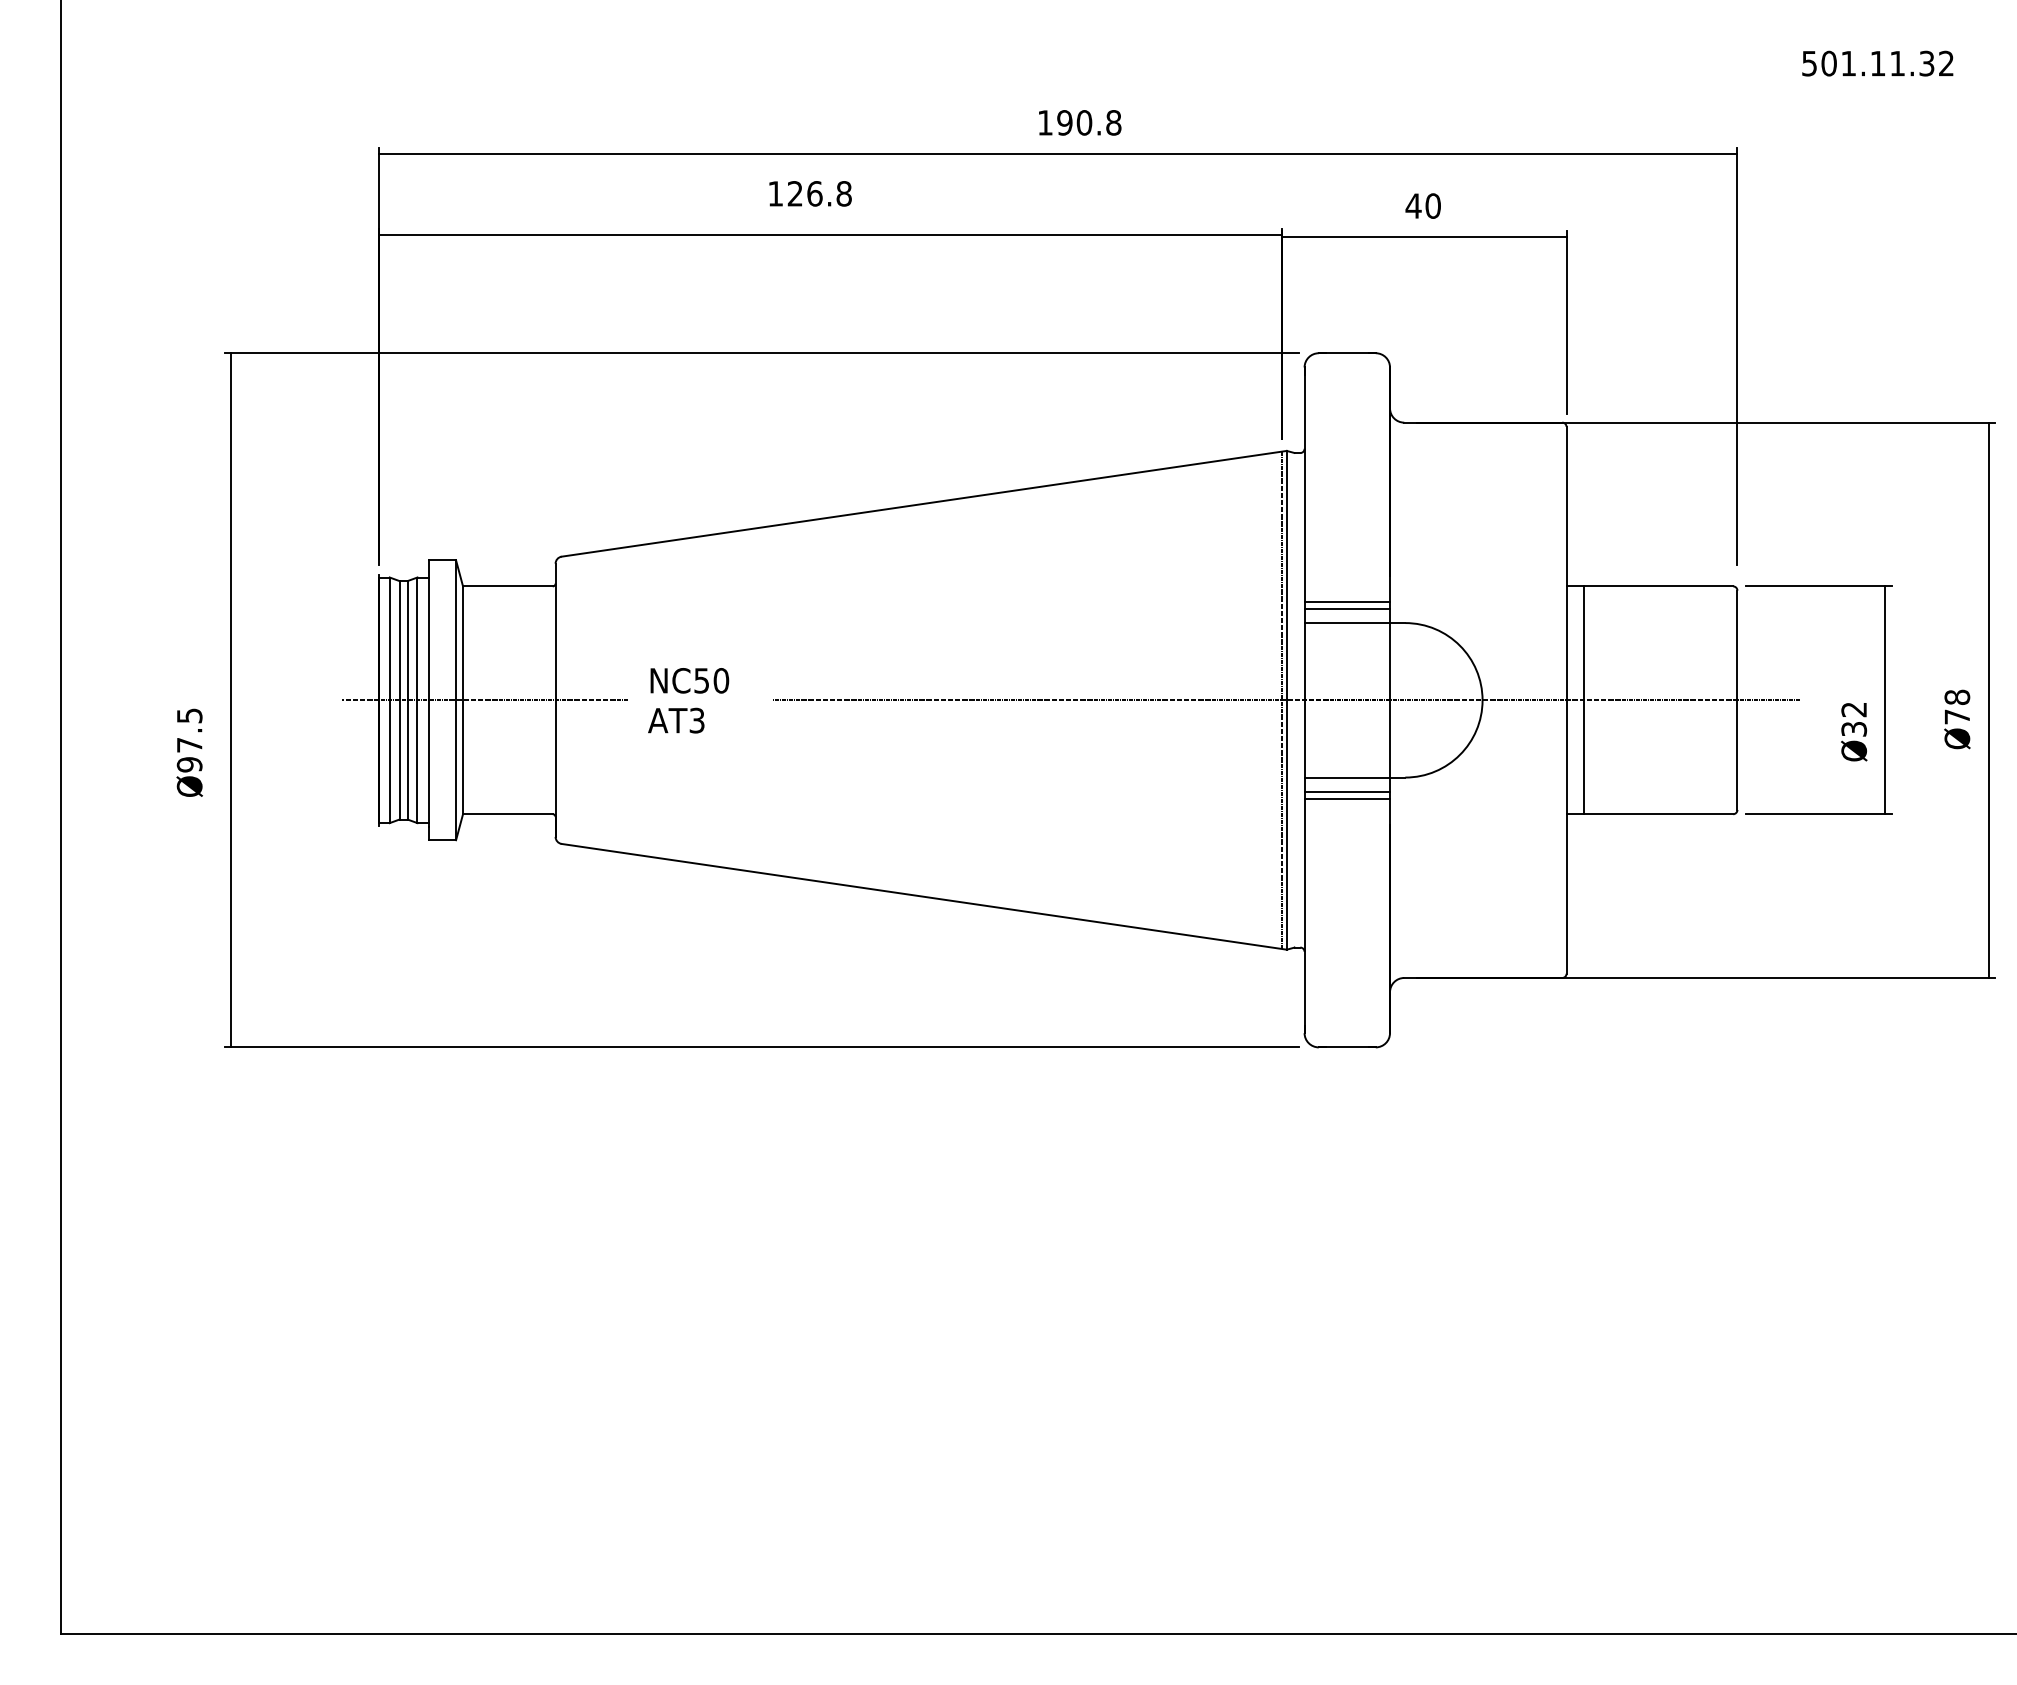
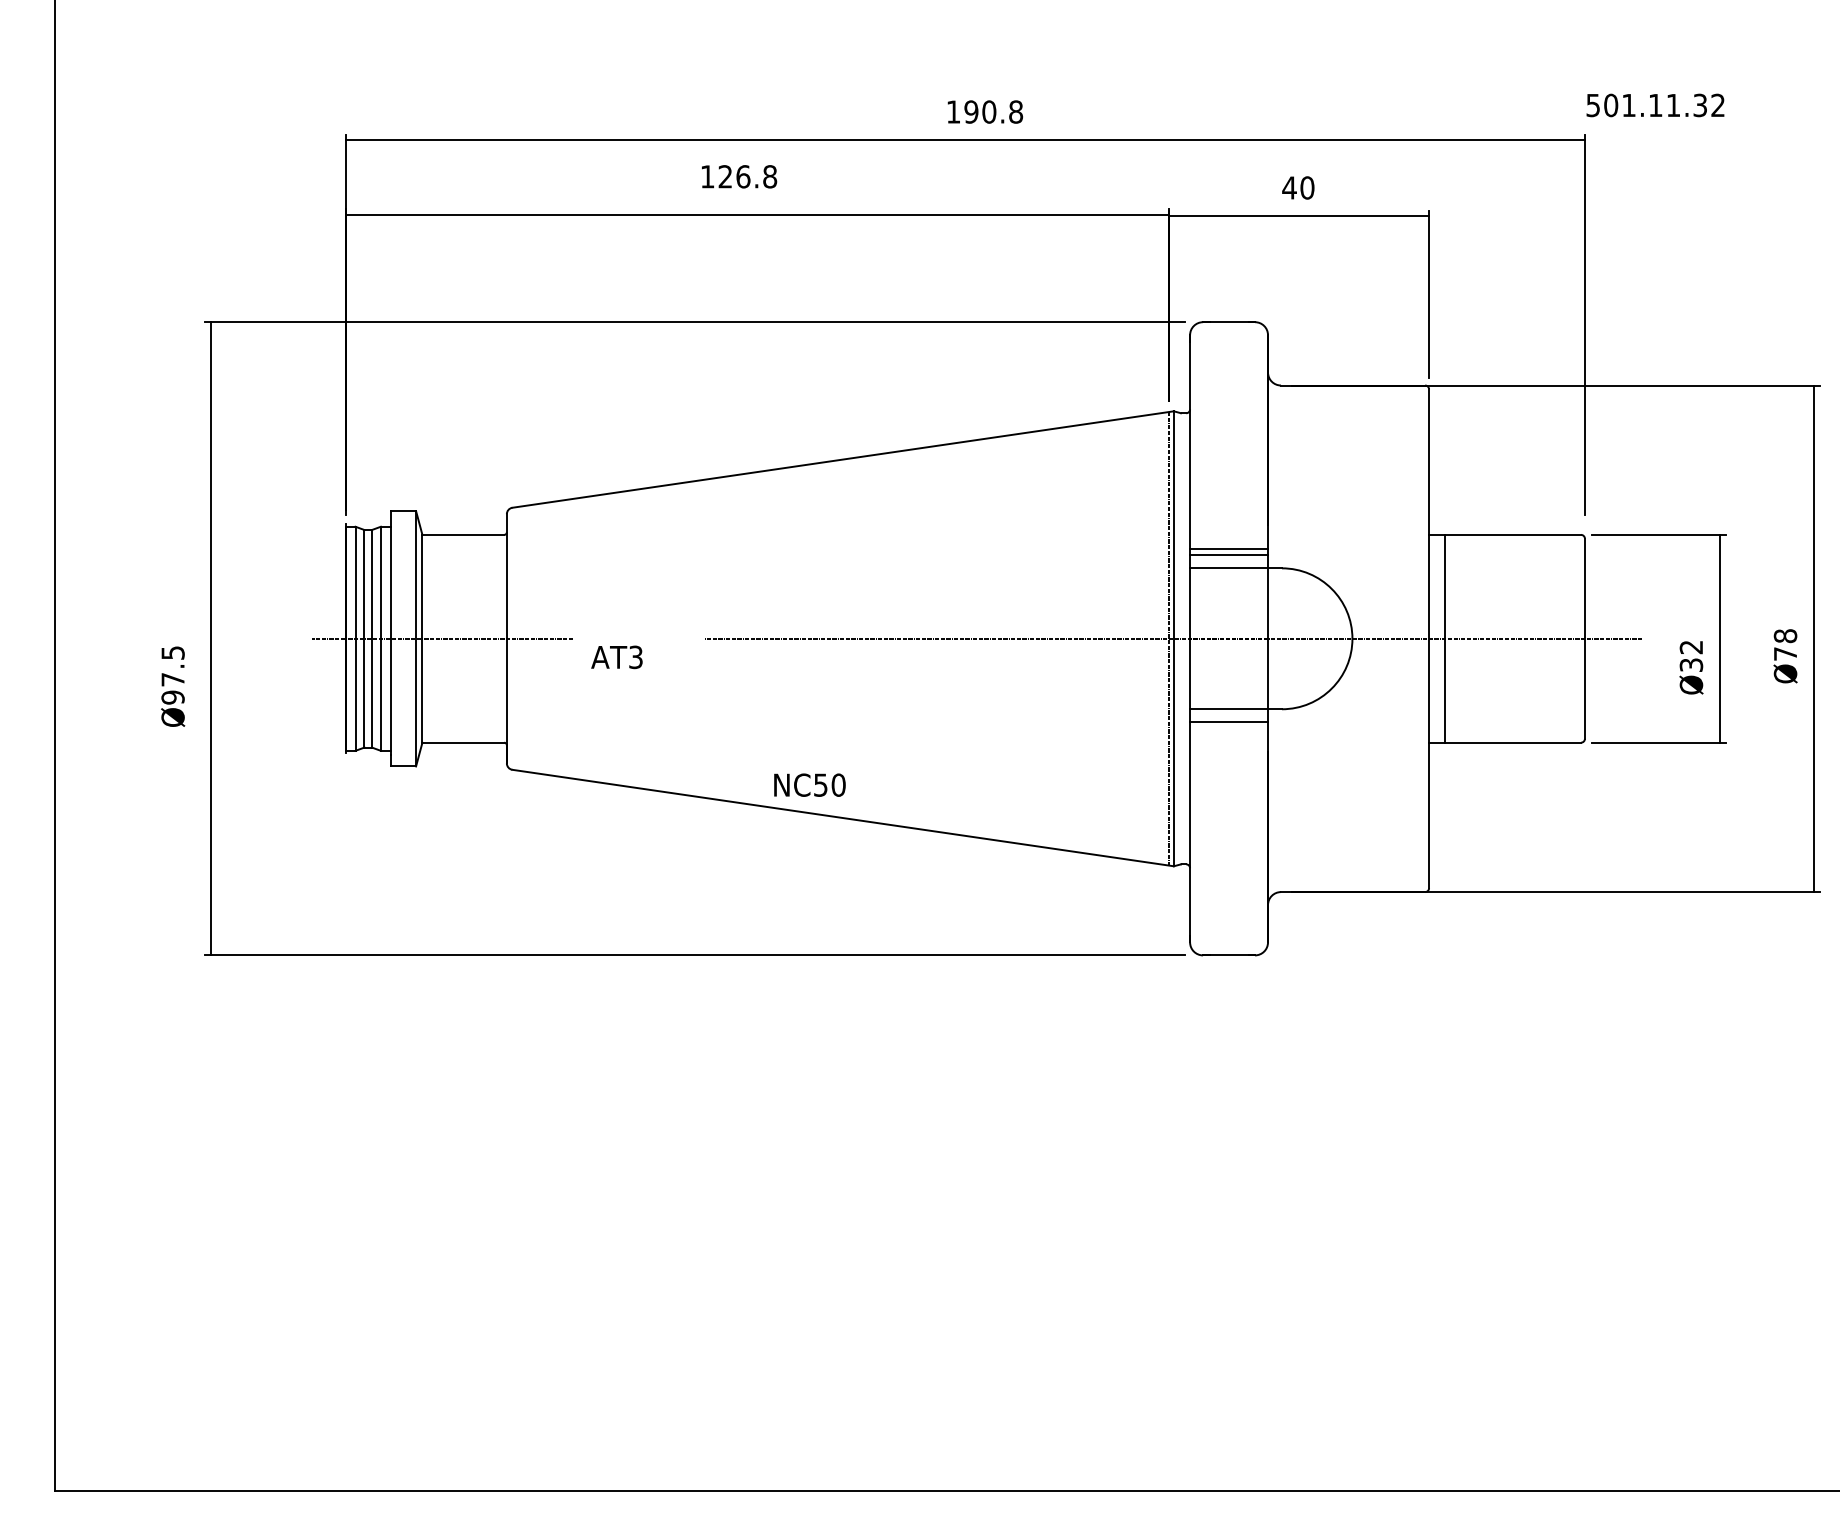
text: (1877, 63) -> (1655, 105), moved
text: (689, 680) -> (809, 784), moved
line: (1347, 798) -> (1229, 728), removed

